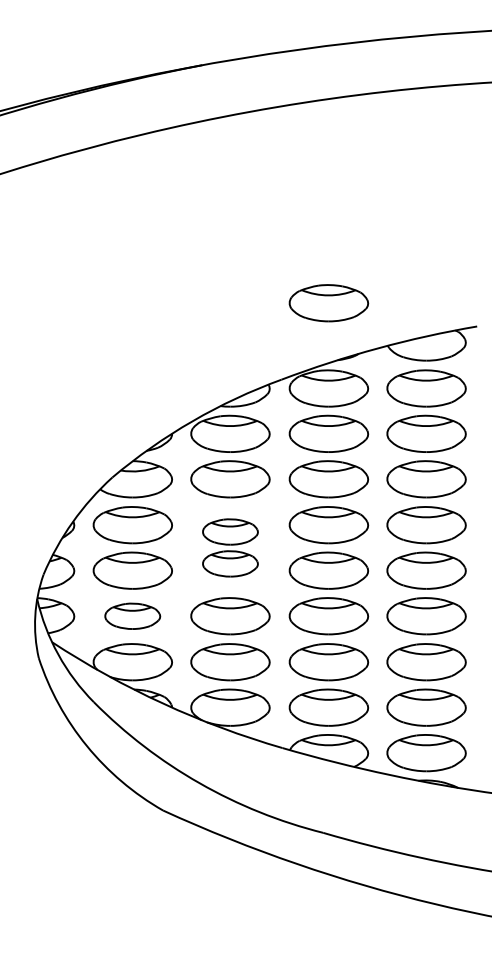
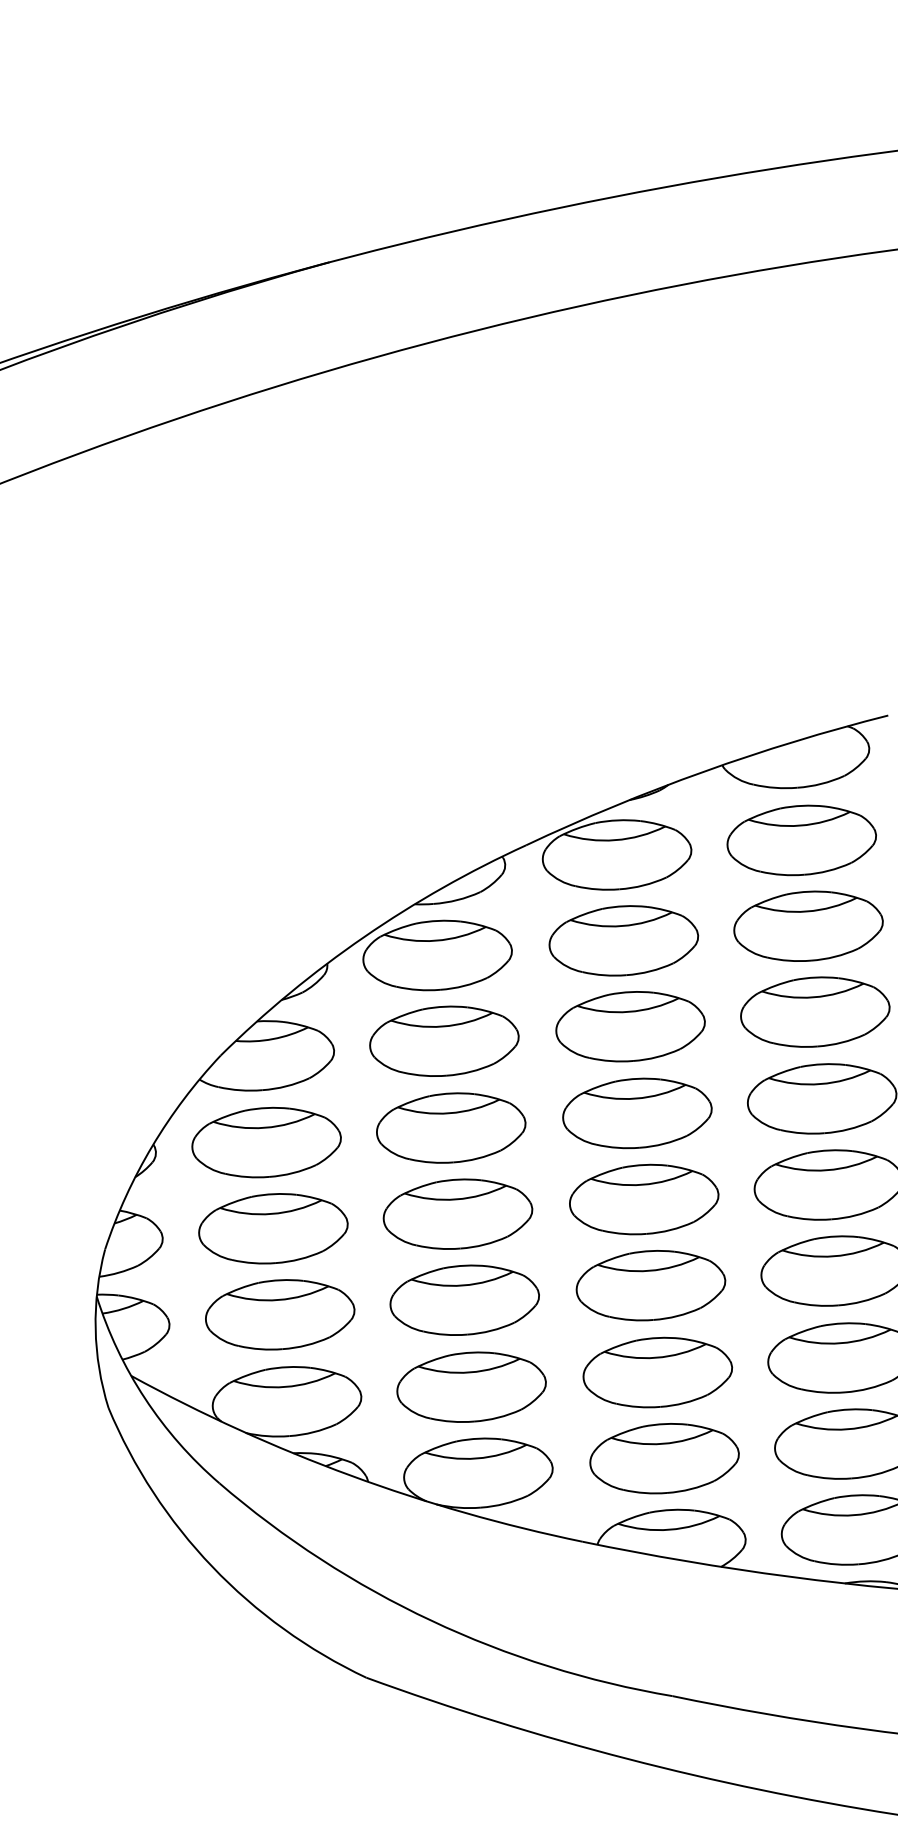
part: (328, 303) -> (603, 694), removed
part: (230, 547) -> (454, 1170), size x1.43
part: (132, 616) -> (279, 1315), size x1.43

